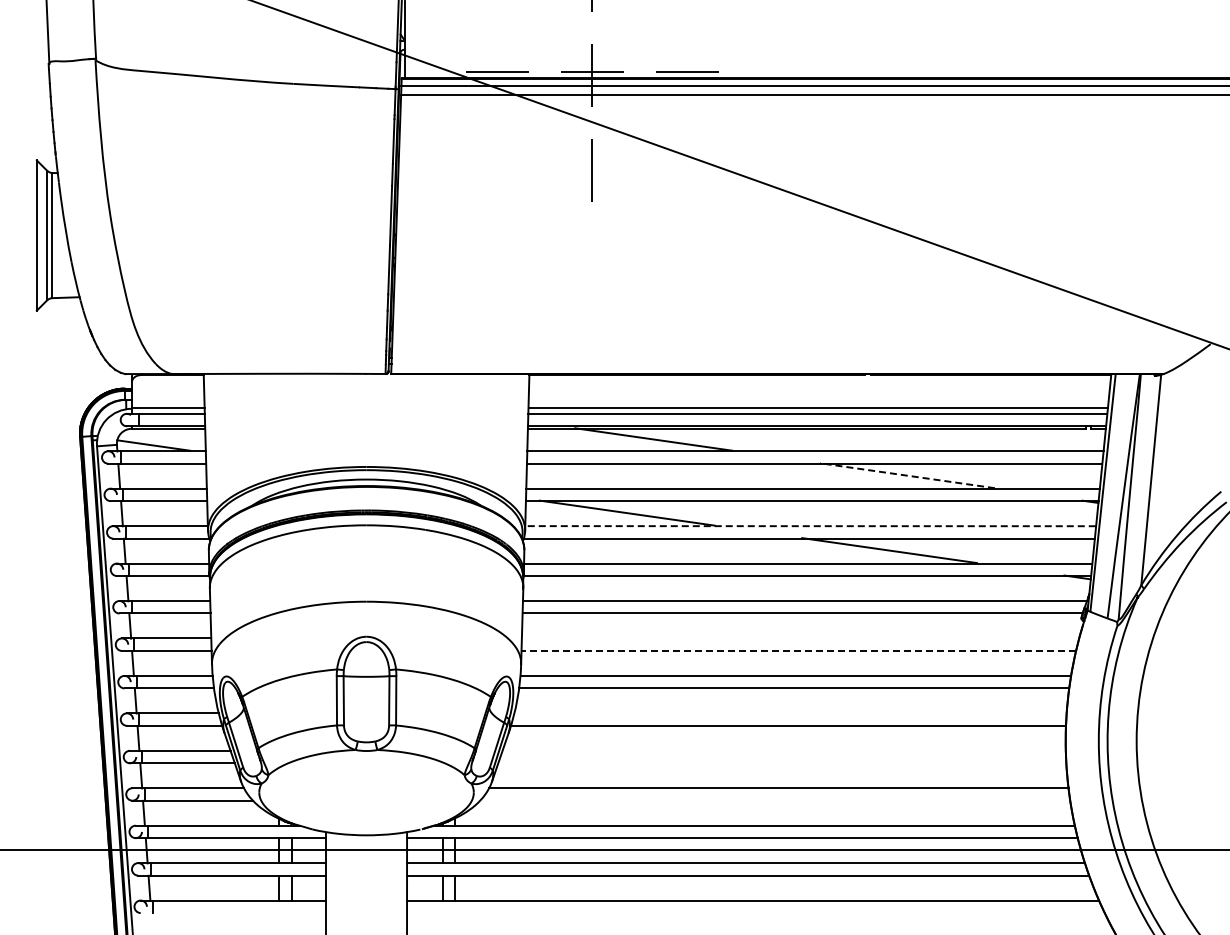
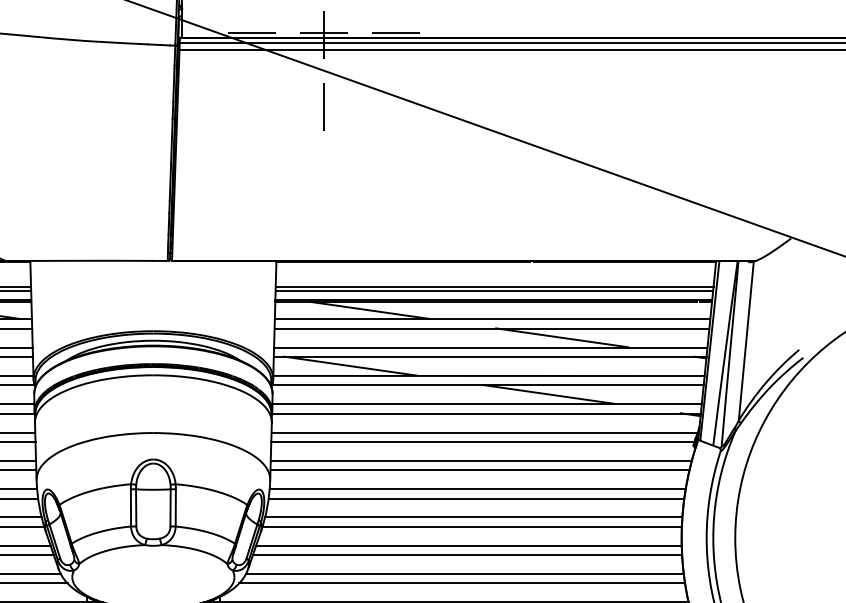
line: (906, 475) -> (561, 337), dashed -> solid
line: (810, 526) -> (488, 376), dashed -> solid
line: (800, 638) -> (481, 460), added
line: (798, 650) -> (479, 469), dashed -> solid
line: (790, 713) -> (473, 517), added
line: (783, 750) -> (468, 545), added
line: (782, 763) -> (467, 555), added
line: (775, 800) -> (462, 583), added

